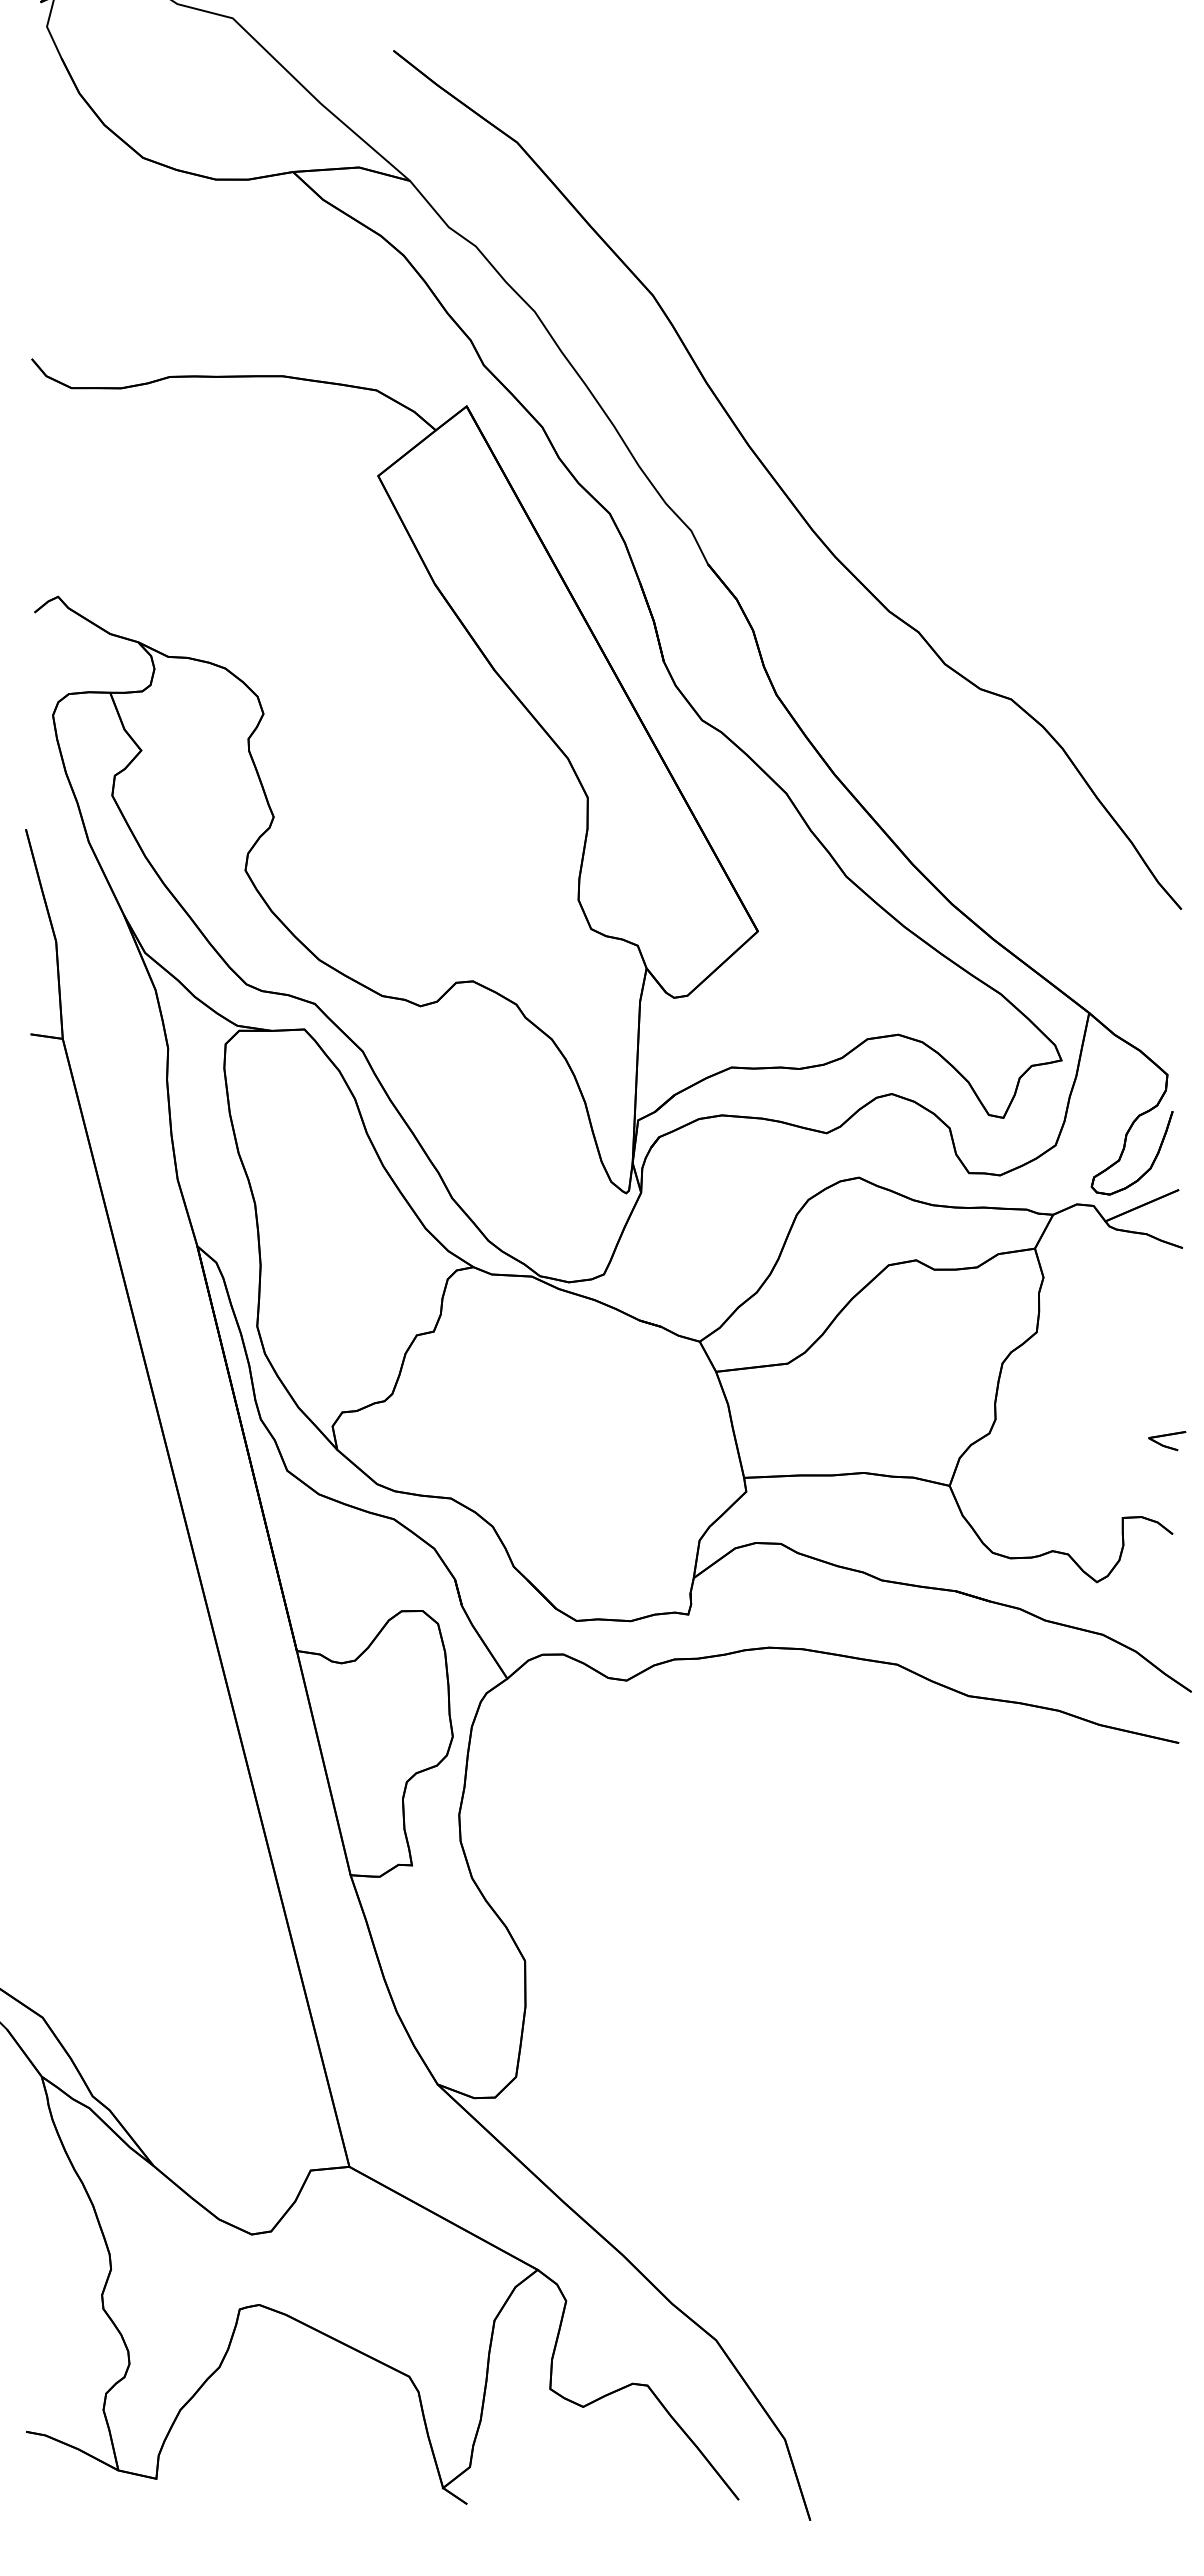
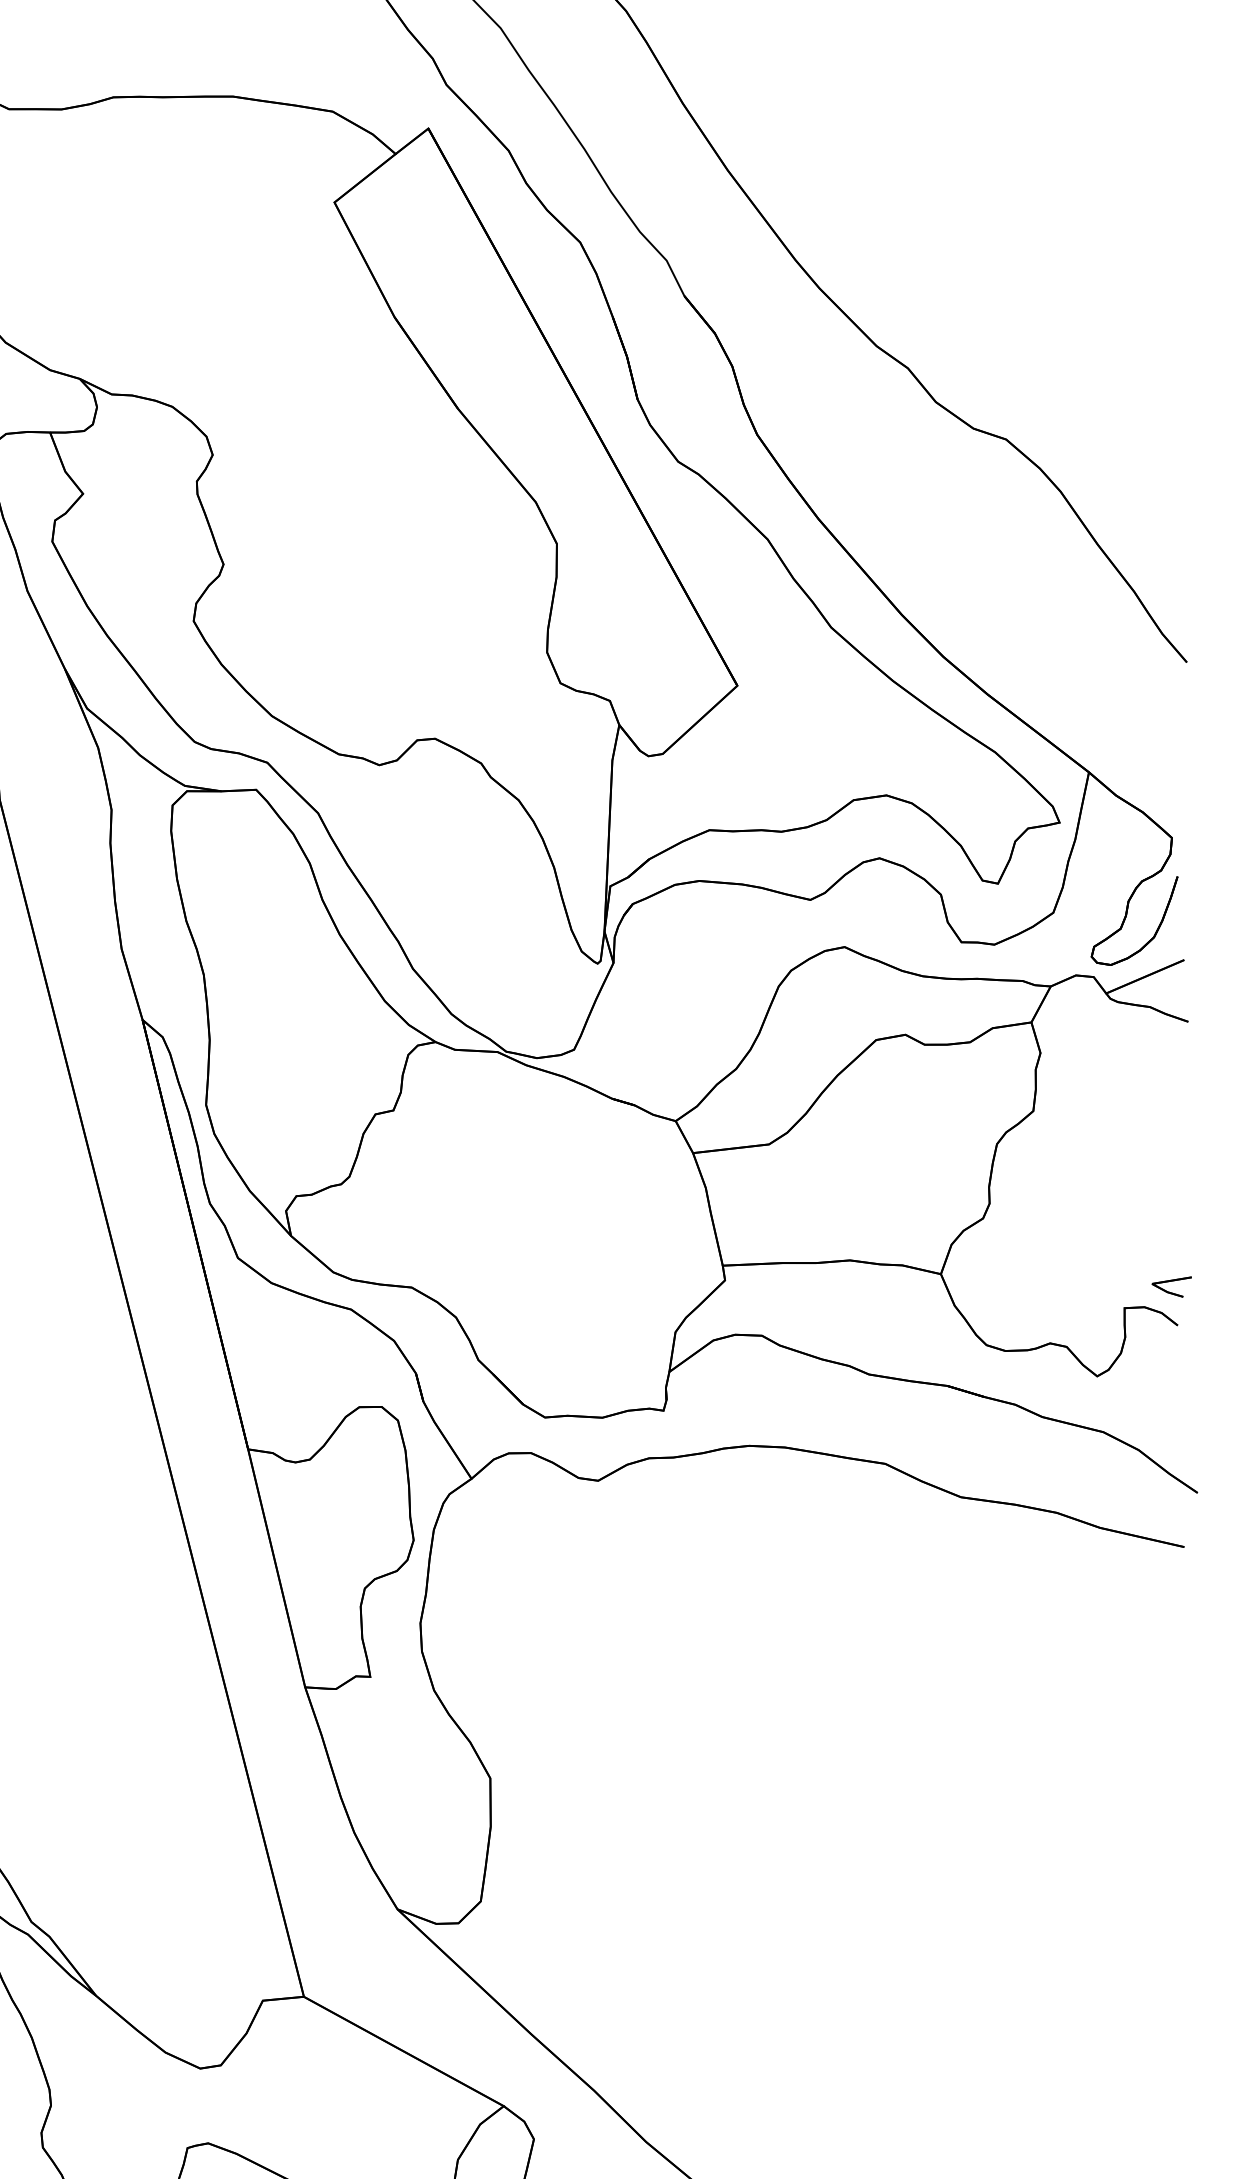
part: (1167, 1441) -> (1172, 1287), moved

